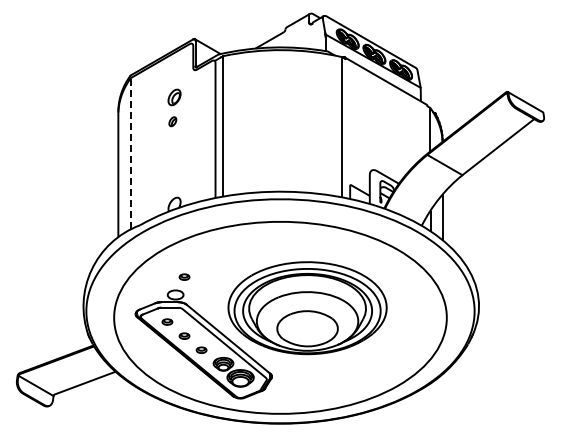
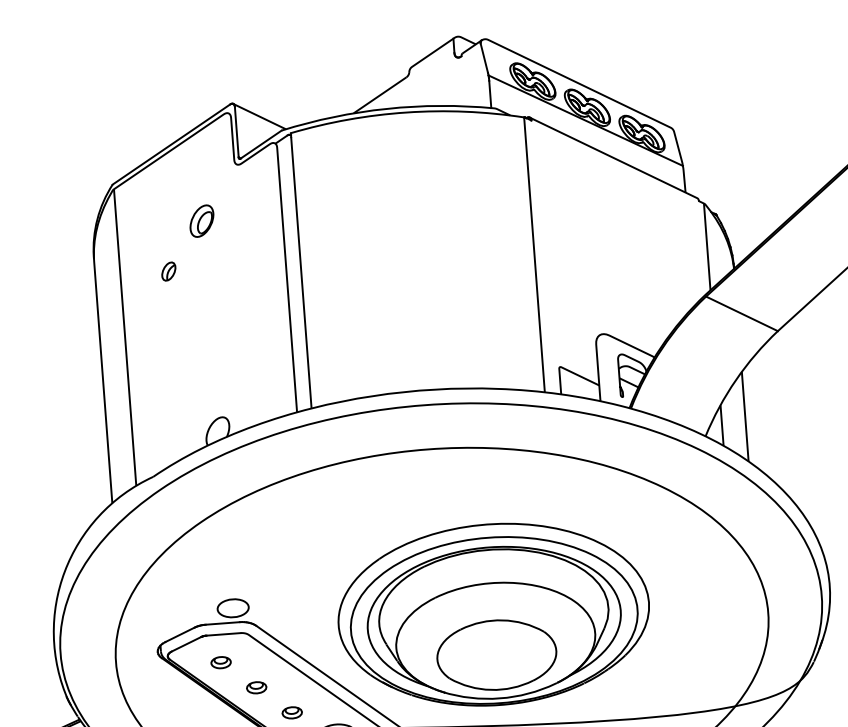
part: (172, 121) -> (168, 271), moved
line: (131, 153) -> (125, 337), dashed -> solid
part: (184, 276) -> (247, 570), removed

